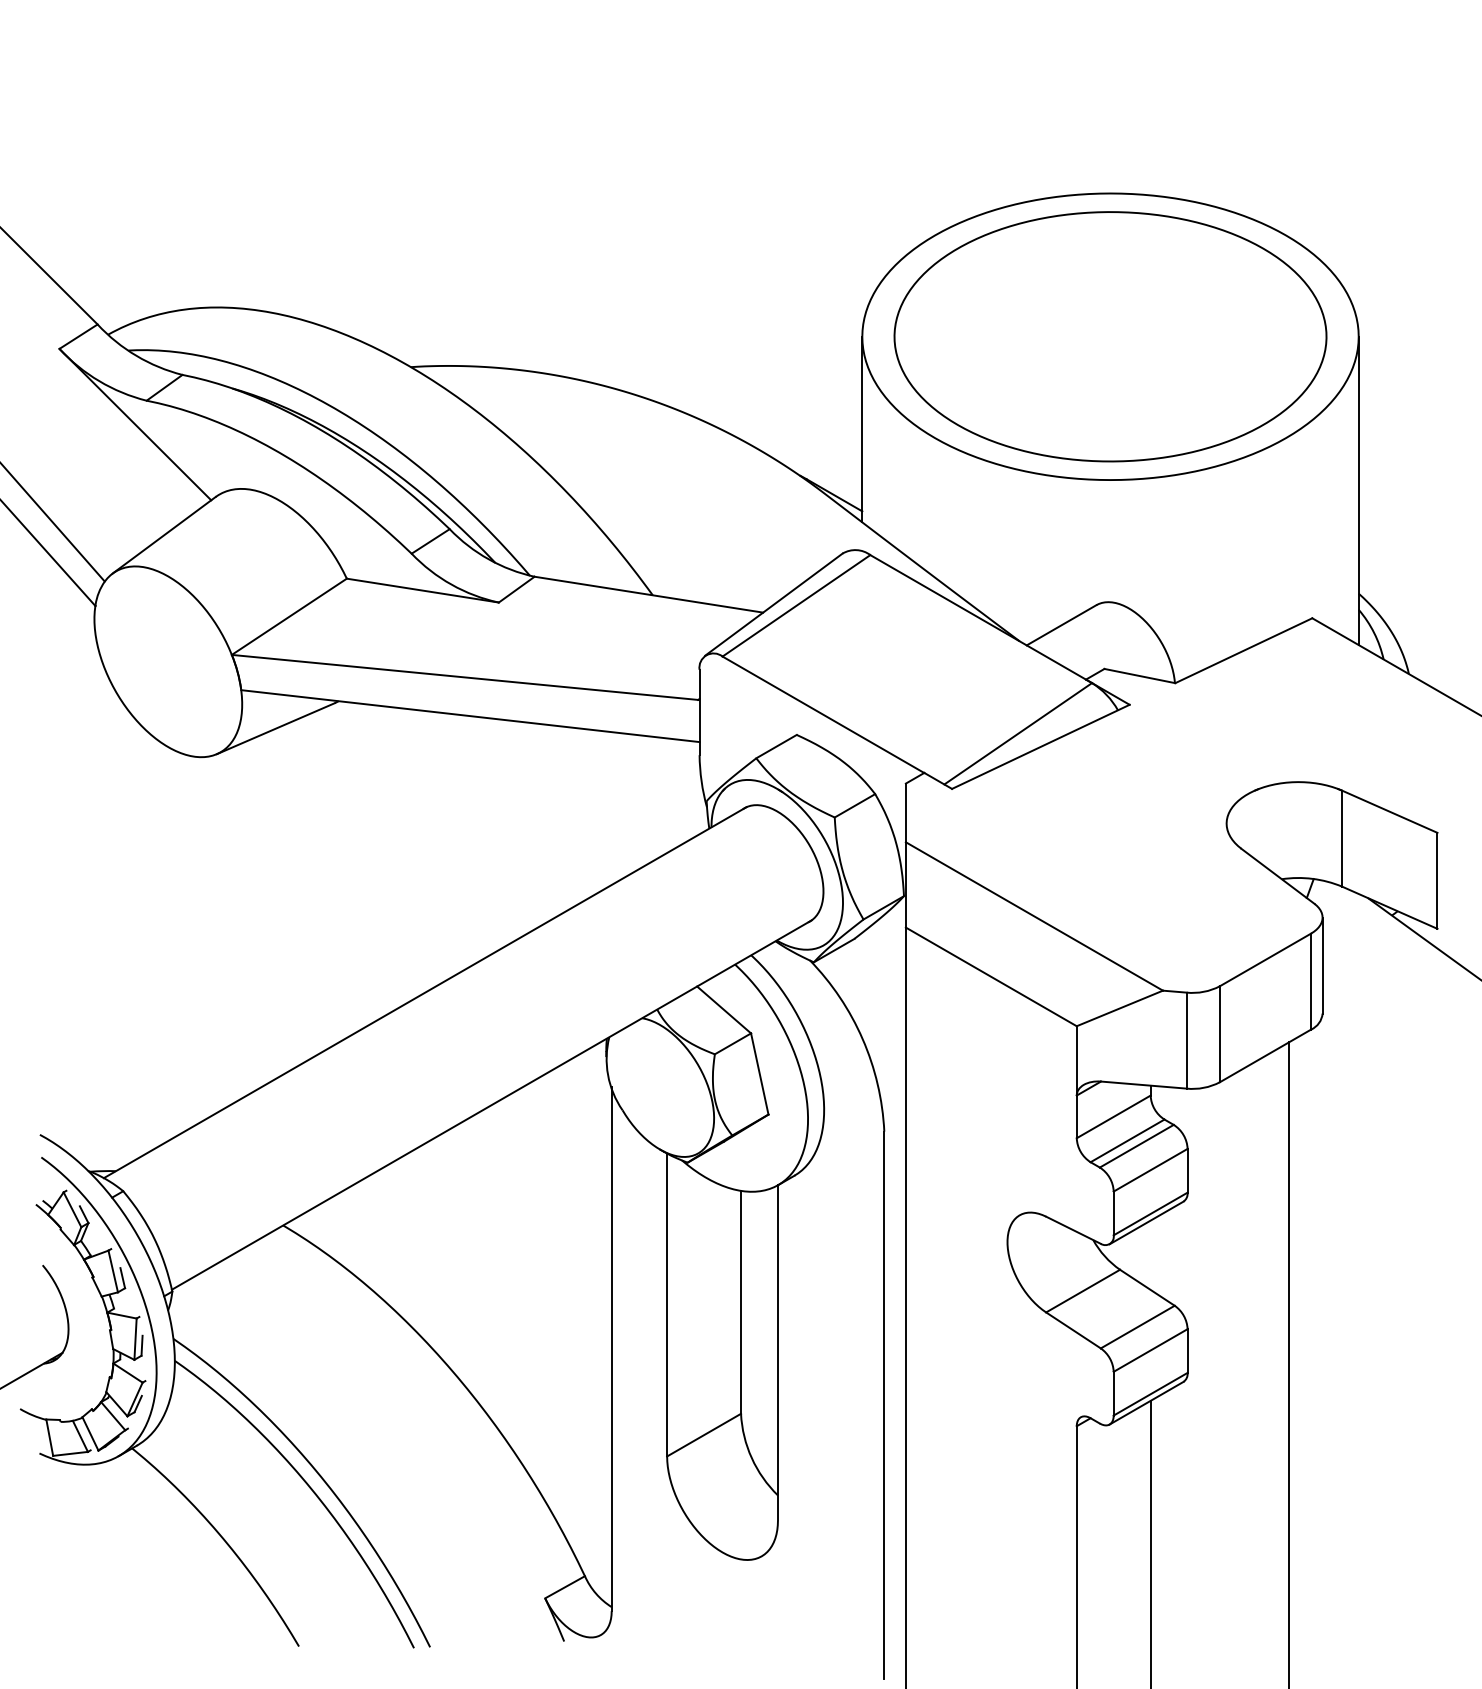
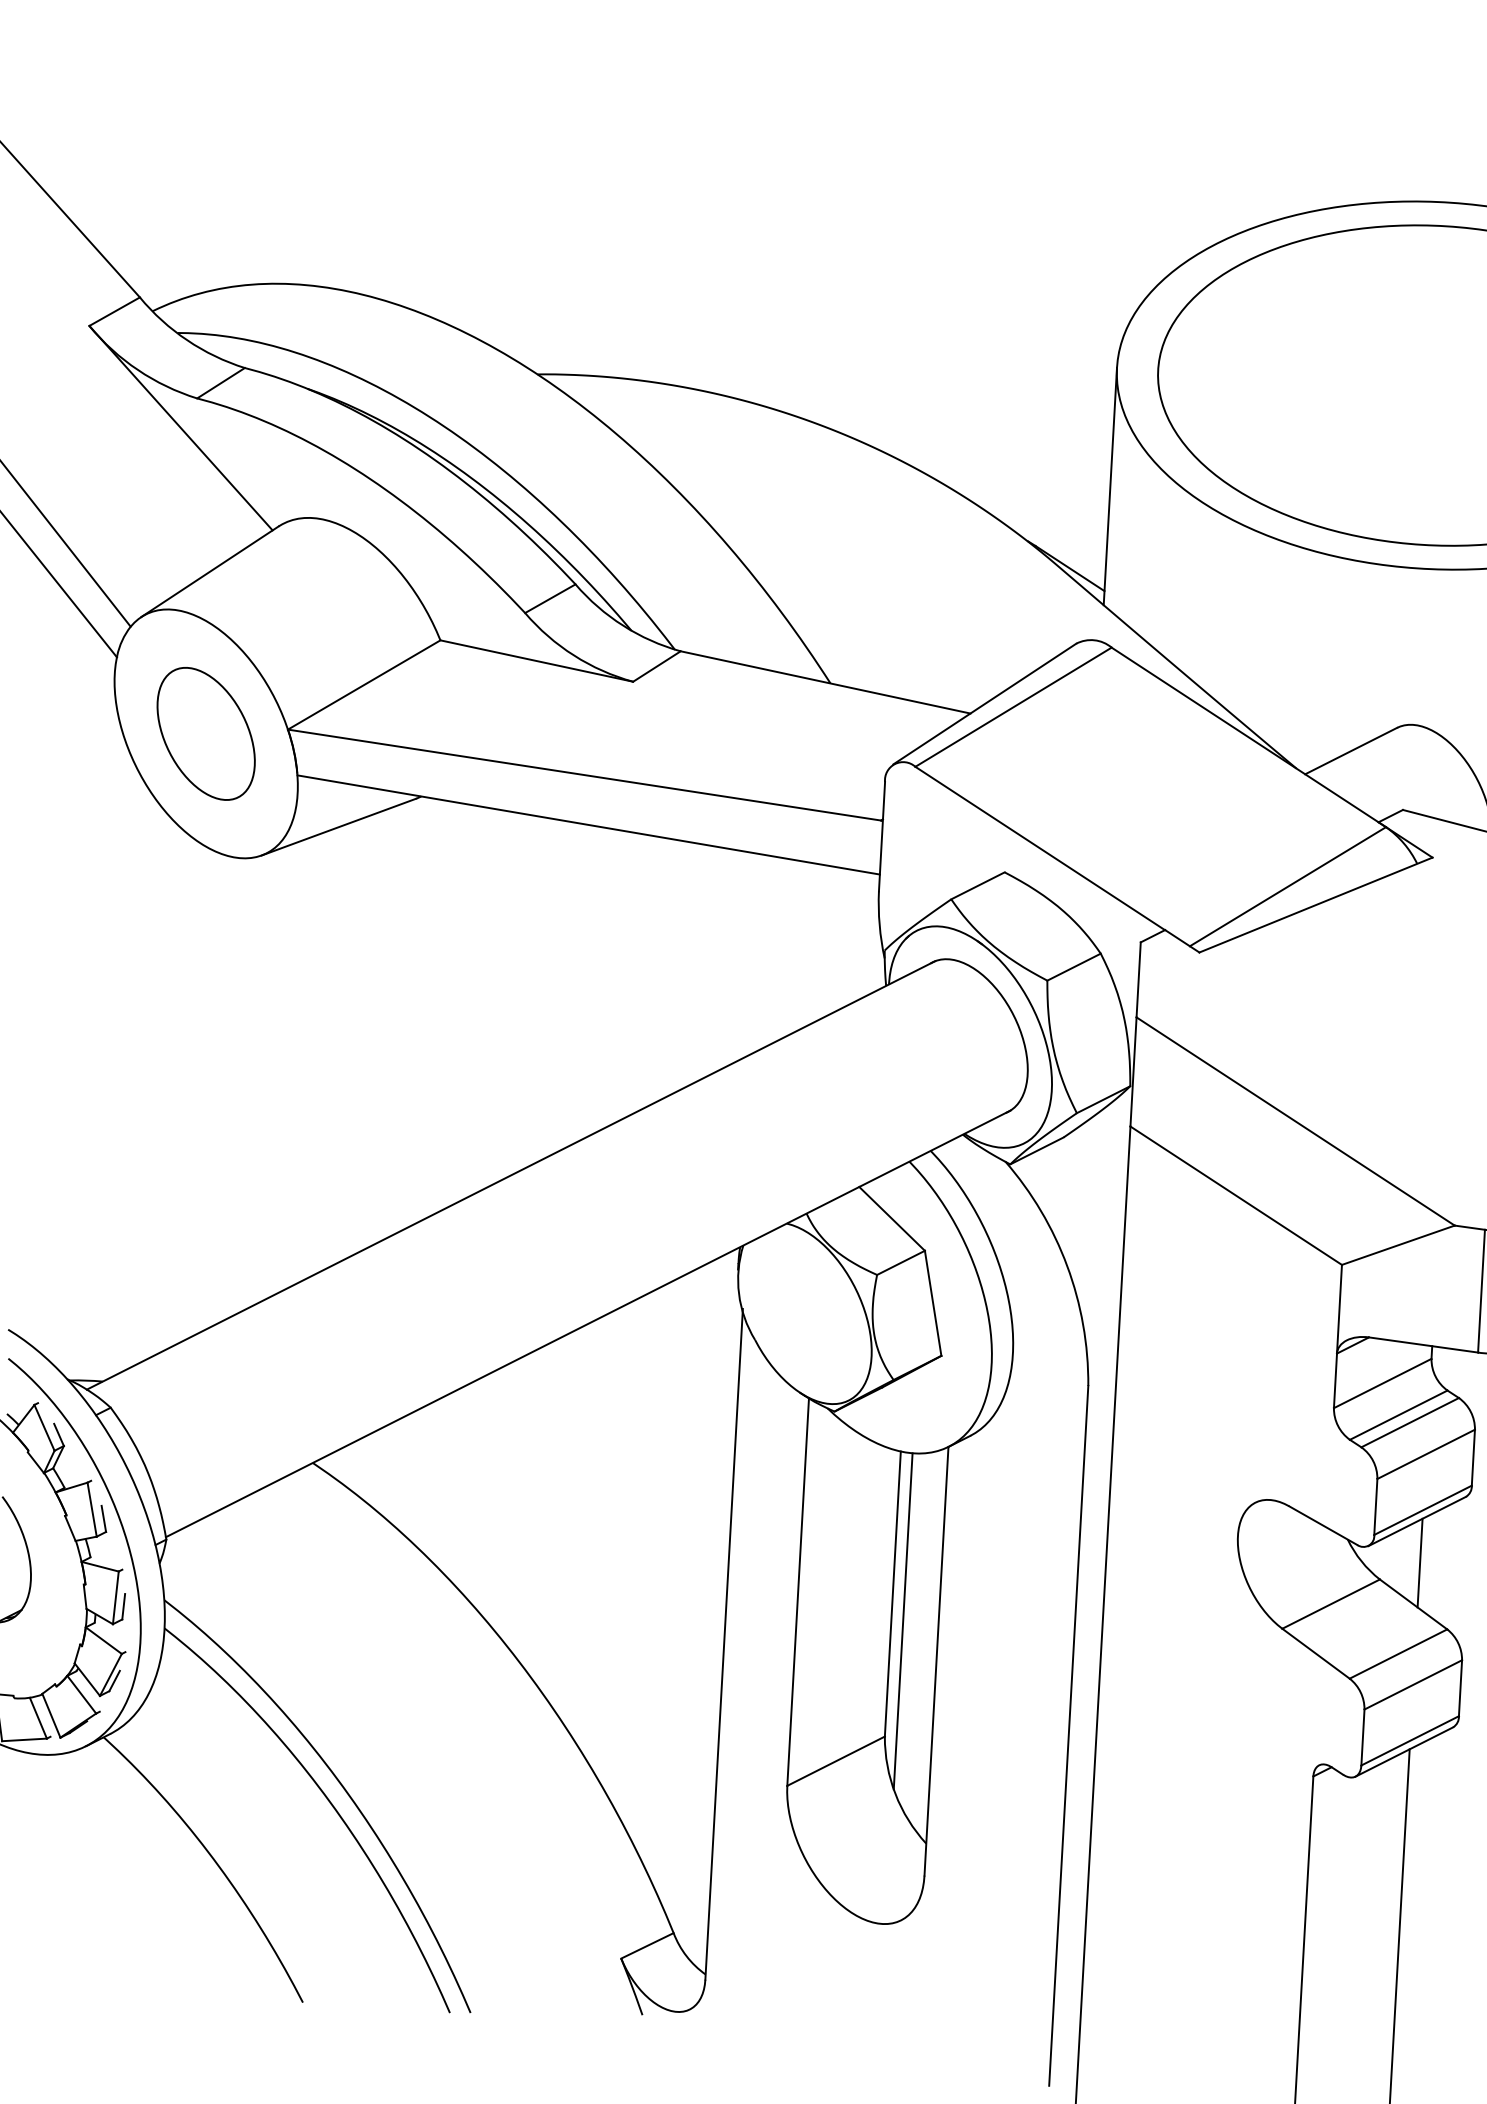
part: (168, 661) -> (206, 733), added
line: (1150, 1254) -> (1419, 1562), added
line: (750, 1322) -> (903, 1620), added

